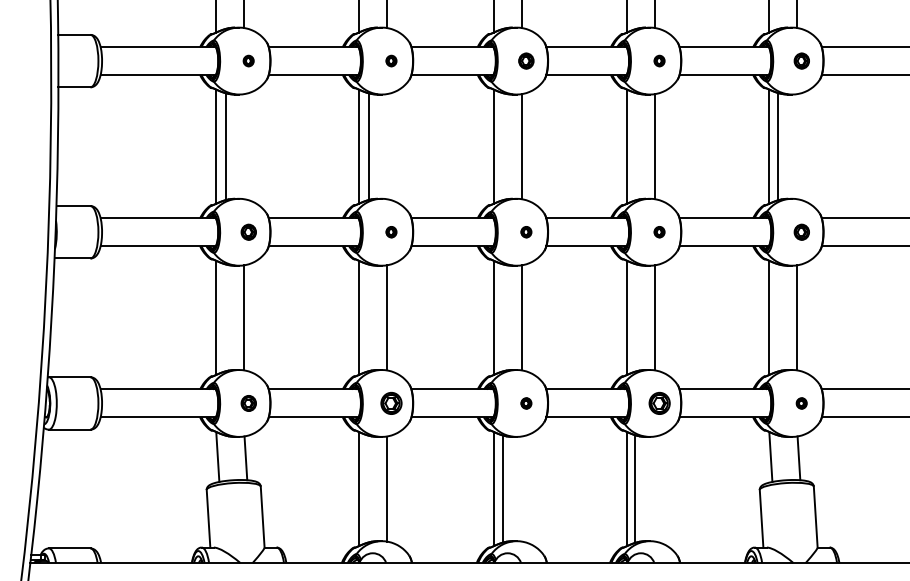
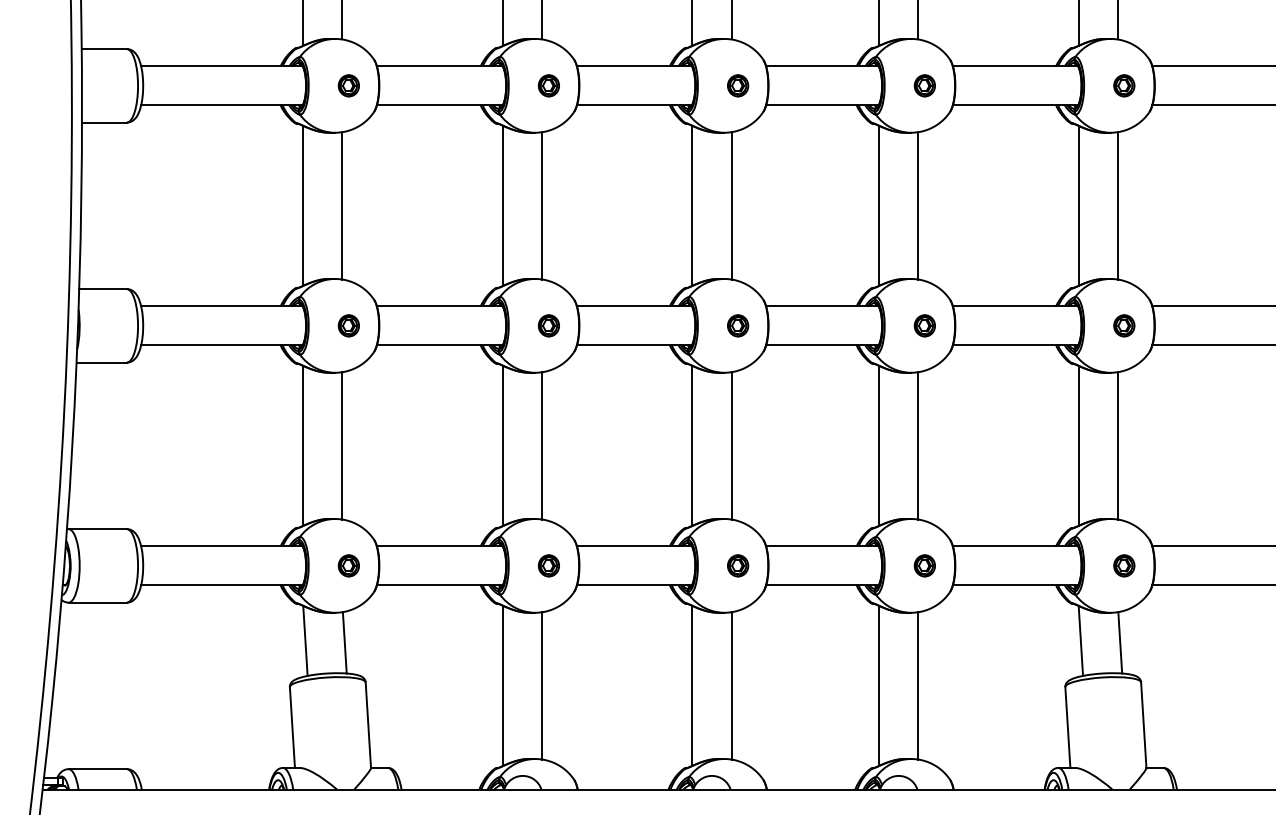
part: (248, 60) -> (348, 85), size x1.43
part: (391, 60) -> (548, 85), size x1.43
part: (659, 60) -> (924, 85), size x1.43
line: (226, 146) -> (342, 205), moved
line: (368, 146) -> (541, 205), moved
line: (778, 146) -> (1118, 205), moved
part: (391, 231) -> (548, 324), size x1.43
part: (526, 231) -> (738, 324), size x1.43
part: (659, 231) -> (924, 324), size x1.43
part: (391, 403) -> (548, 565), size x0.71
part: (526, 403) -> (738, 565), size x1.43
part: (659, 403) -> (924, 565), size x0.71
part: (801, 403) -> (1123, 565), size x1.43
line: (502, 488) -> (731, 685), moved
line: (634, 488) -> (917, 685), moved

